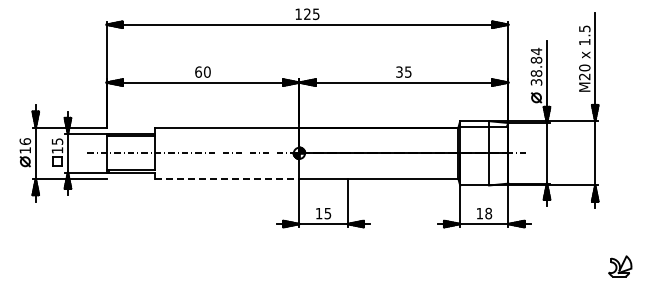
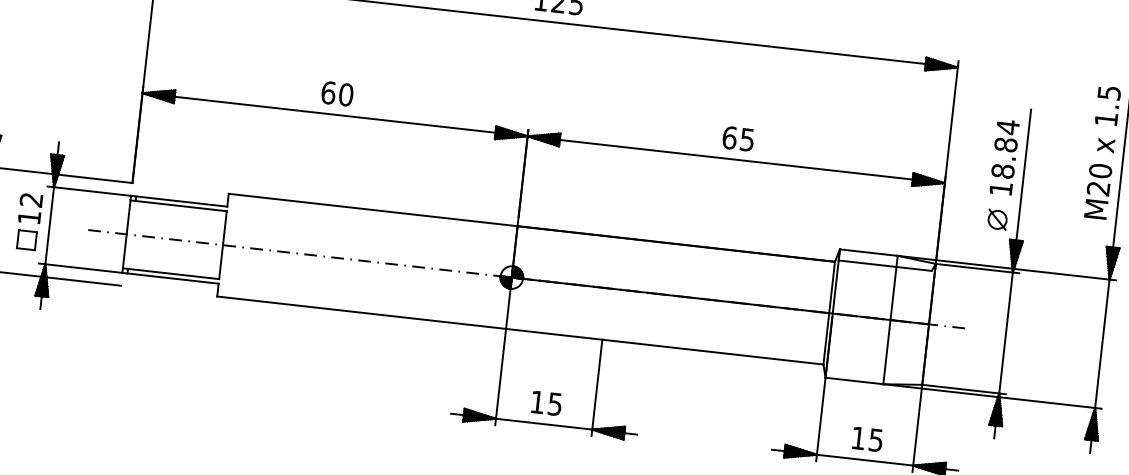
text: (399, 71) -> (729, 136), 35 -> 65
text: (536, 82) -> (1000, 189), 38.84 -> 18.84
text: (57, 141) -> (31, 199), 15 -> 12
line: (227, 179) -> (362, 313), dashed -> solid
text: (488, 213) -> (875, 440), 18 -> 15

